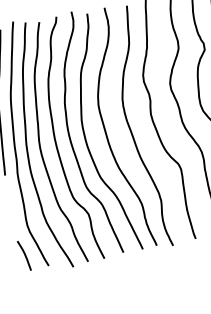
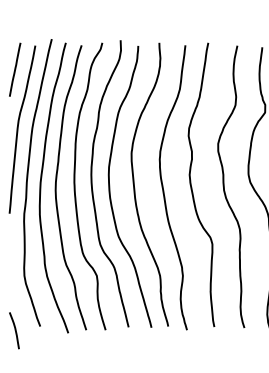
curve: (24, 255) -> (14, 330), moved

